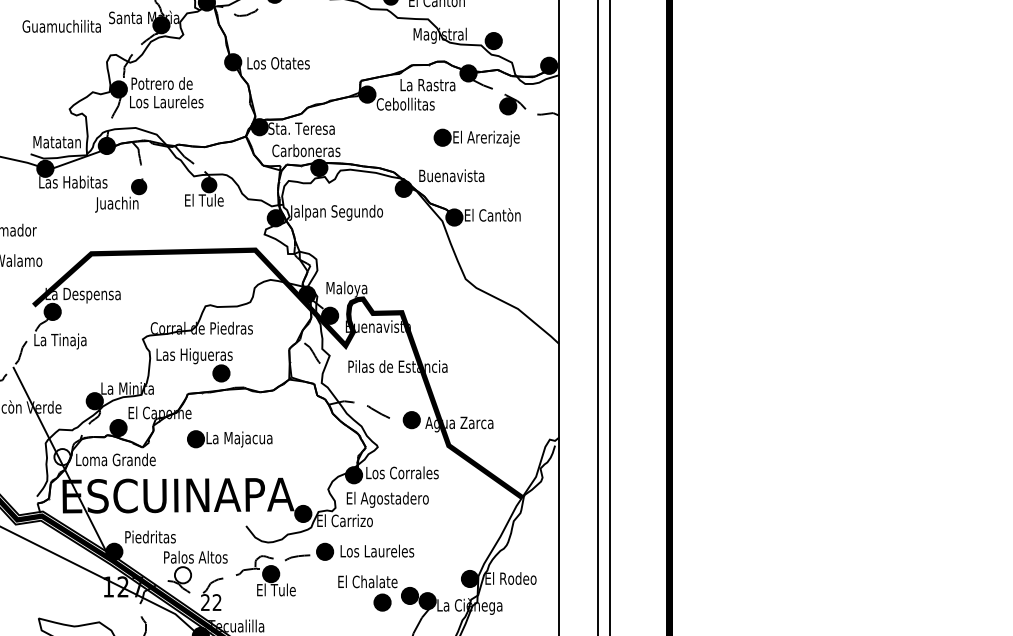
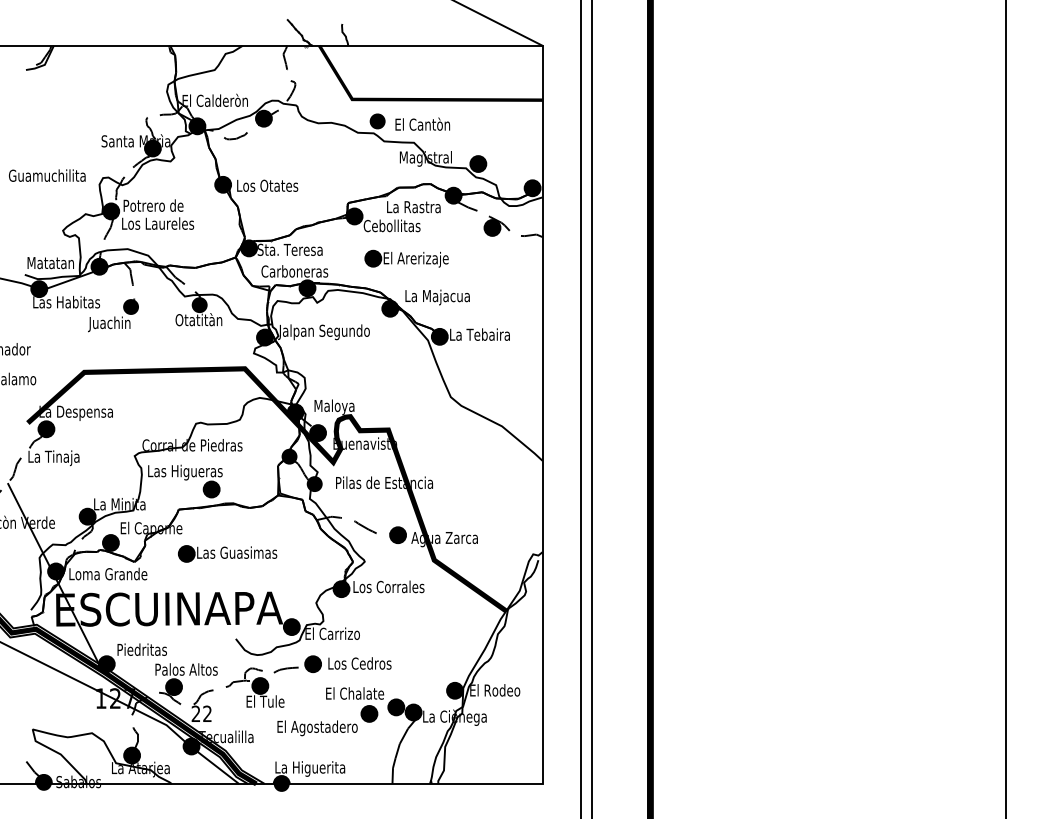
text: (61, 26) -> (47, 175), moved
part: (476, 137) -> (406, 258), moved
text: (452, 177) -> (437, 297), Buenavista -> La Majacua
text: (207, 199) -> (198, 319), El Tule -> Otatitàn
text: (495, 214) -> (480, 333), El Cantòn -> La Tebaira
fill: (300, 339) -> (289, 456), added
fill: (326, 368) -> (314, 484), added
text: (253, 439) -> (243, 554), La Majacua -> Las Guasimas
fill: (62, 457) -> (56, 571), added
text: (387, 500) -> (317, 728), moved
text: (388, 551) -> (375, 663), Los Laureles -> Los Cedros
fill: (183, 575) -> (174, 687), added

